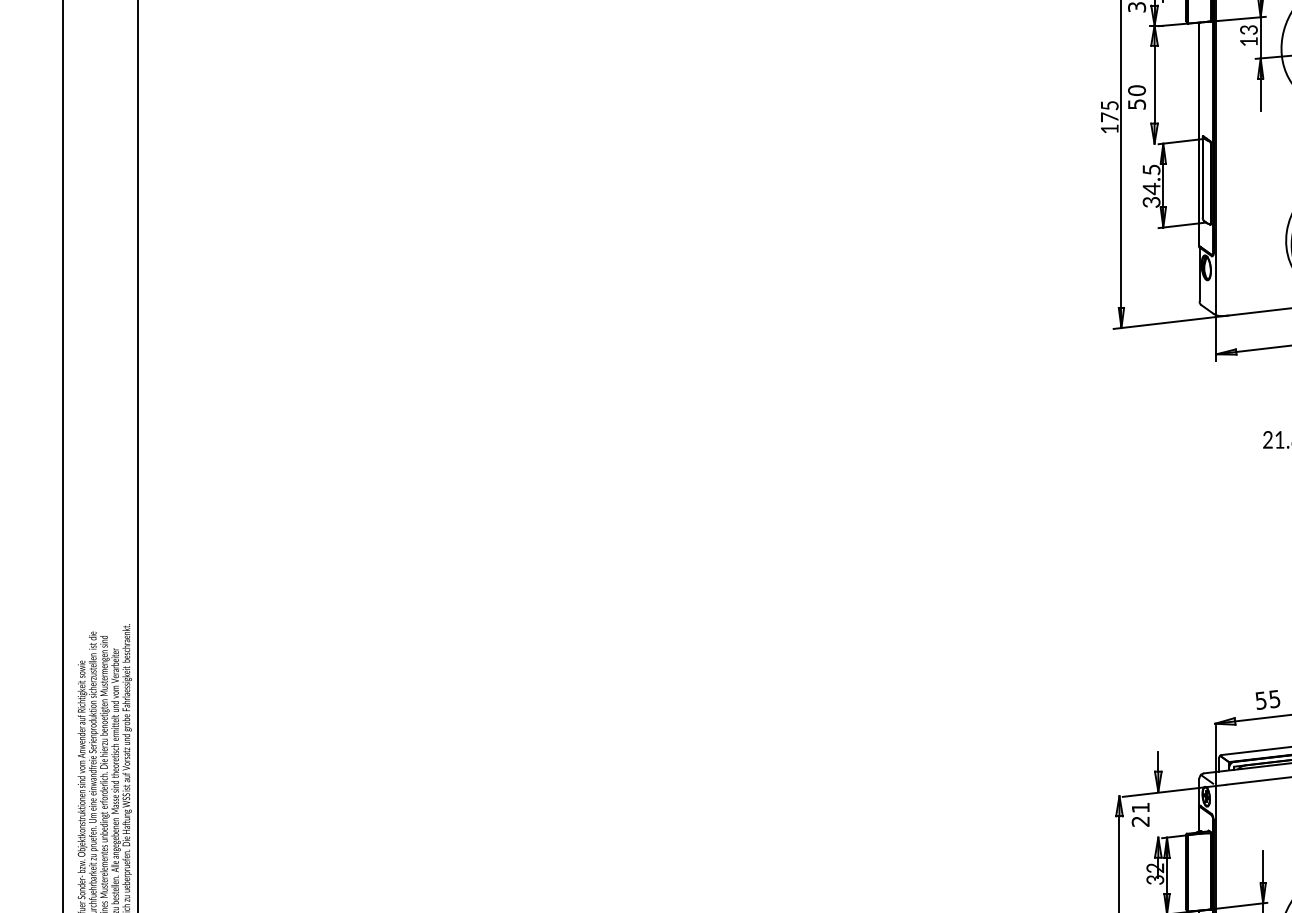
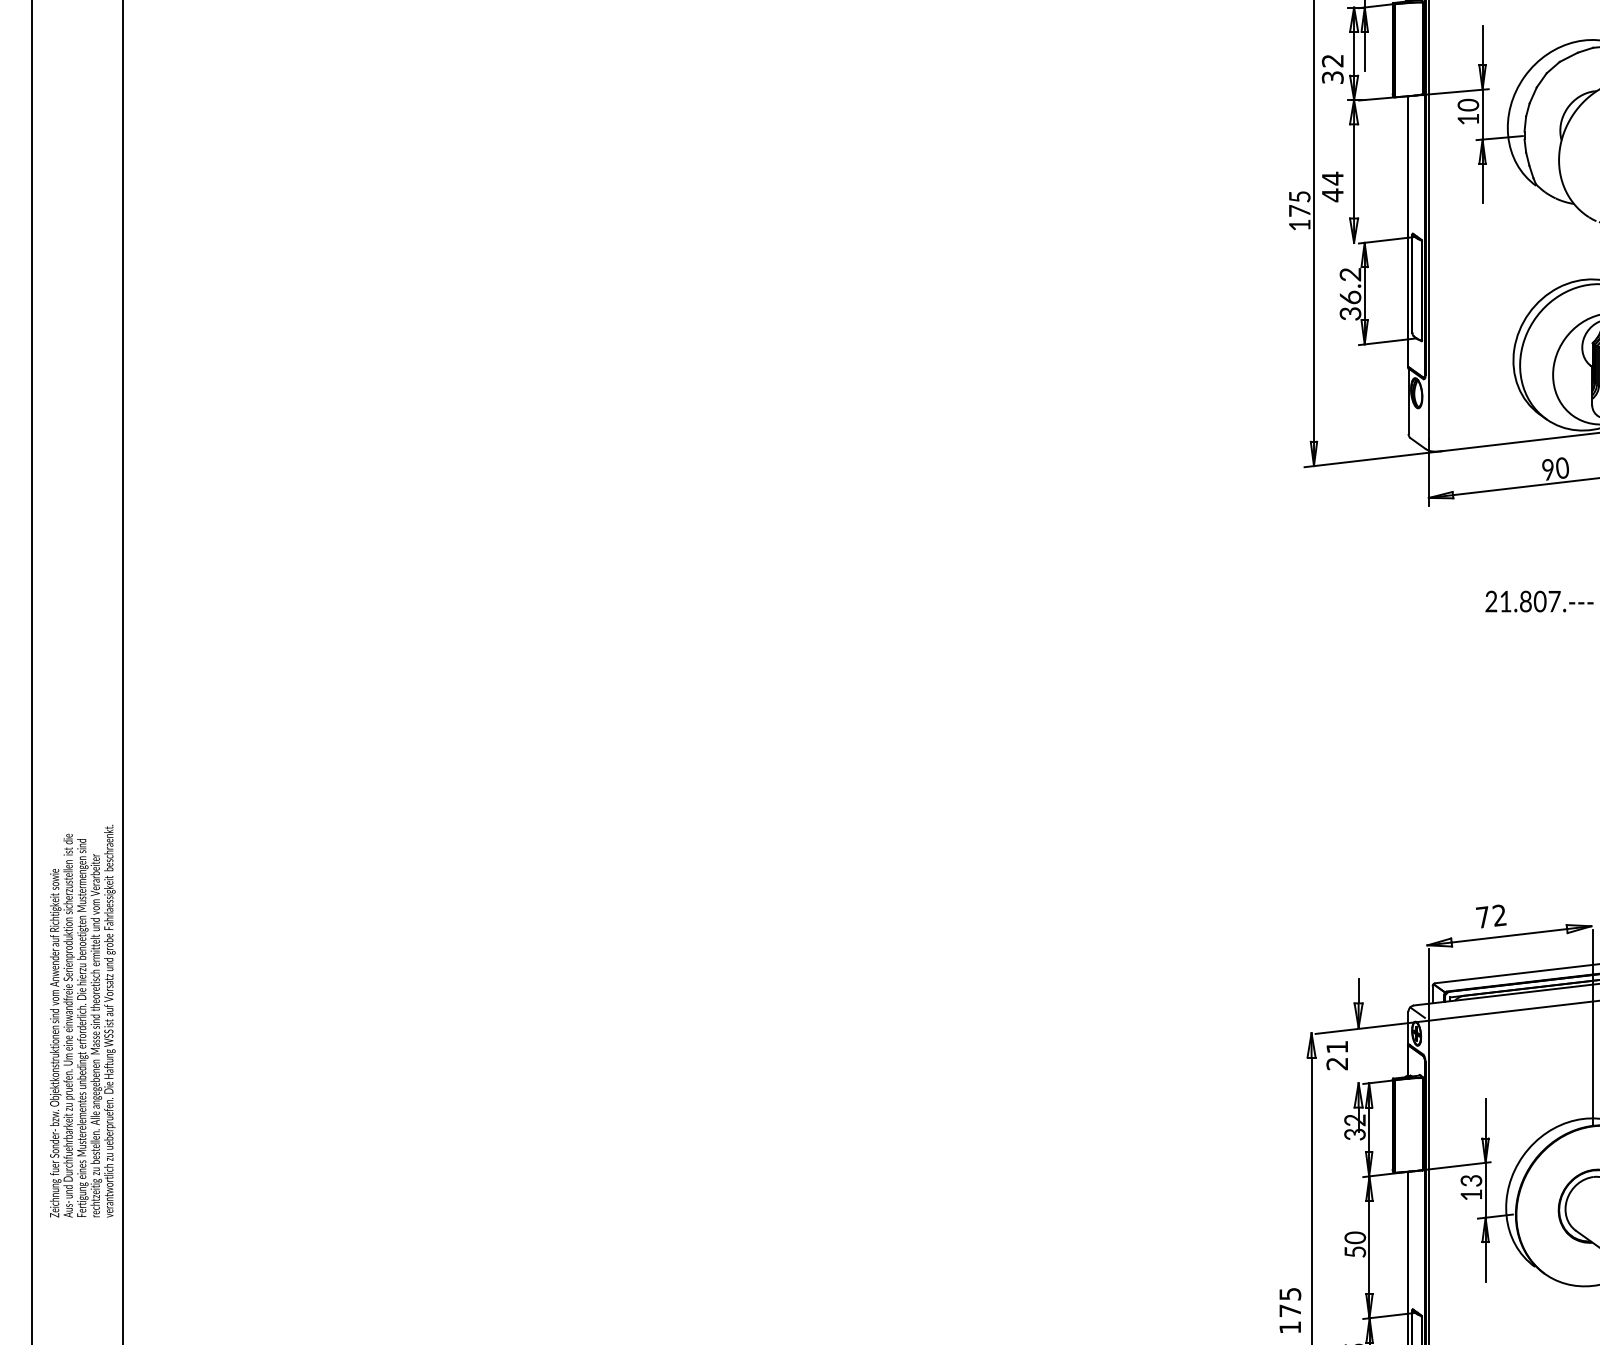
text: (1248, 29) -> (1467, 104), 13 -> 10
text: (1136, 97) -> (1332, 186), 50 -> 44
text: (1151, 179) -> (1350, 286), 34.5 -> 36.2
text: (1268, 699) -> (1491, 916), 55 -> 72

